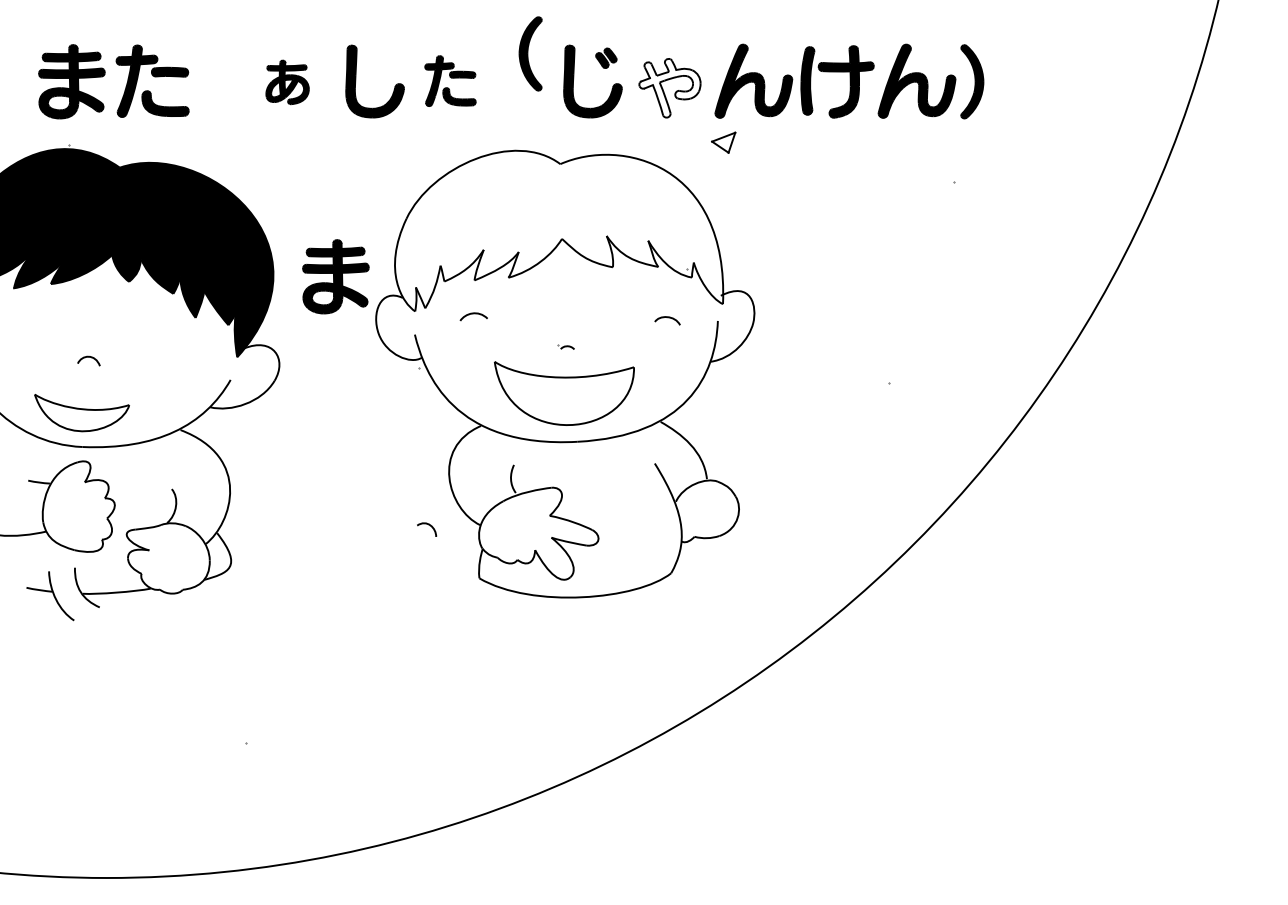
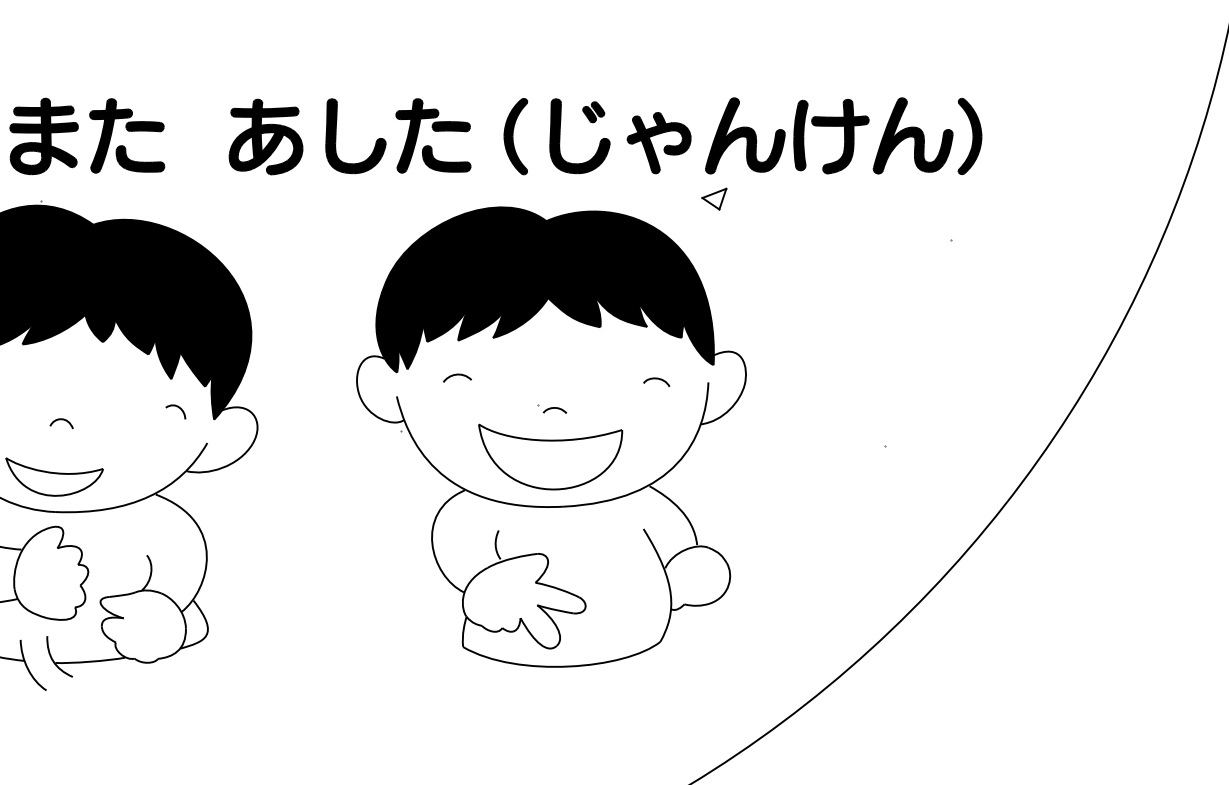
part: (530, 53) -> (515, 136), moved
part: (450, 80) -> (433, 135), size x1.43
part: (287, 82) -> (265, 137), size x1.67
fill: (669, 88) -> (658, 143), added
fill: (559, 230) -> (545, 289), added
part: (335, 276) -> (315, 336), removed
part: (565, 346) -> (551, 408), size x1.67
curve: (428, 525) -> (177, 407), moved

